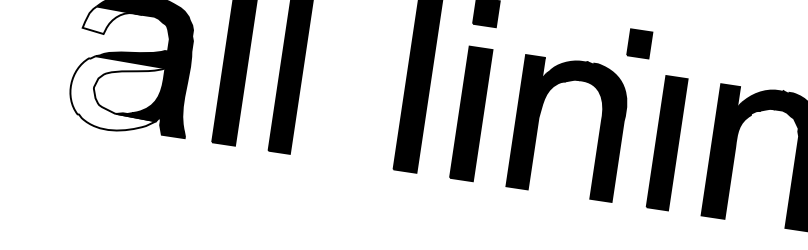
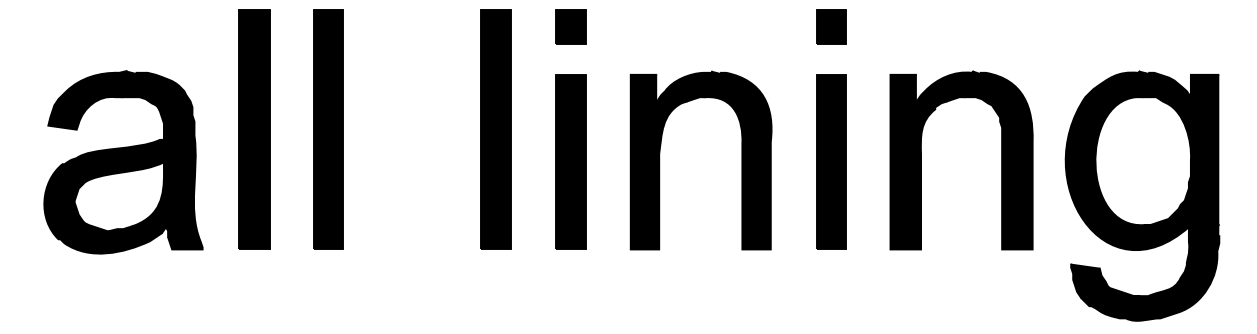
fill: (112, 22) -> (85, 112), added
part: (639, 43) -> (831, 26), moved
fill: (115, 94) -> (103, 206), added

